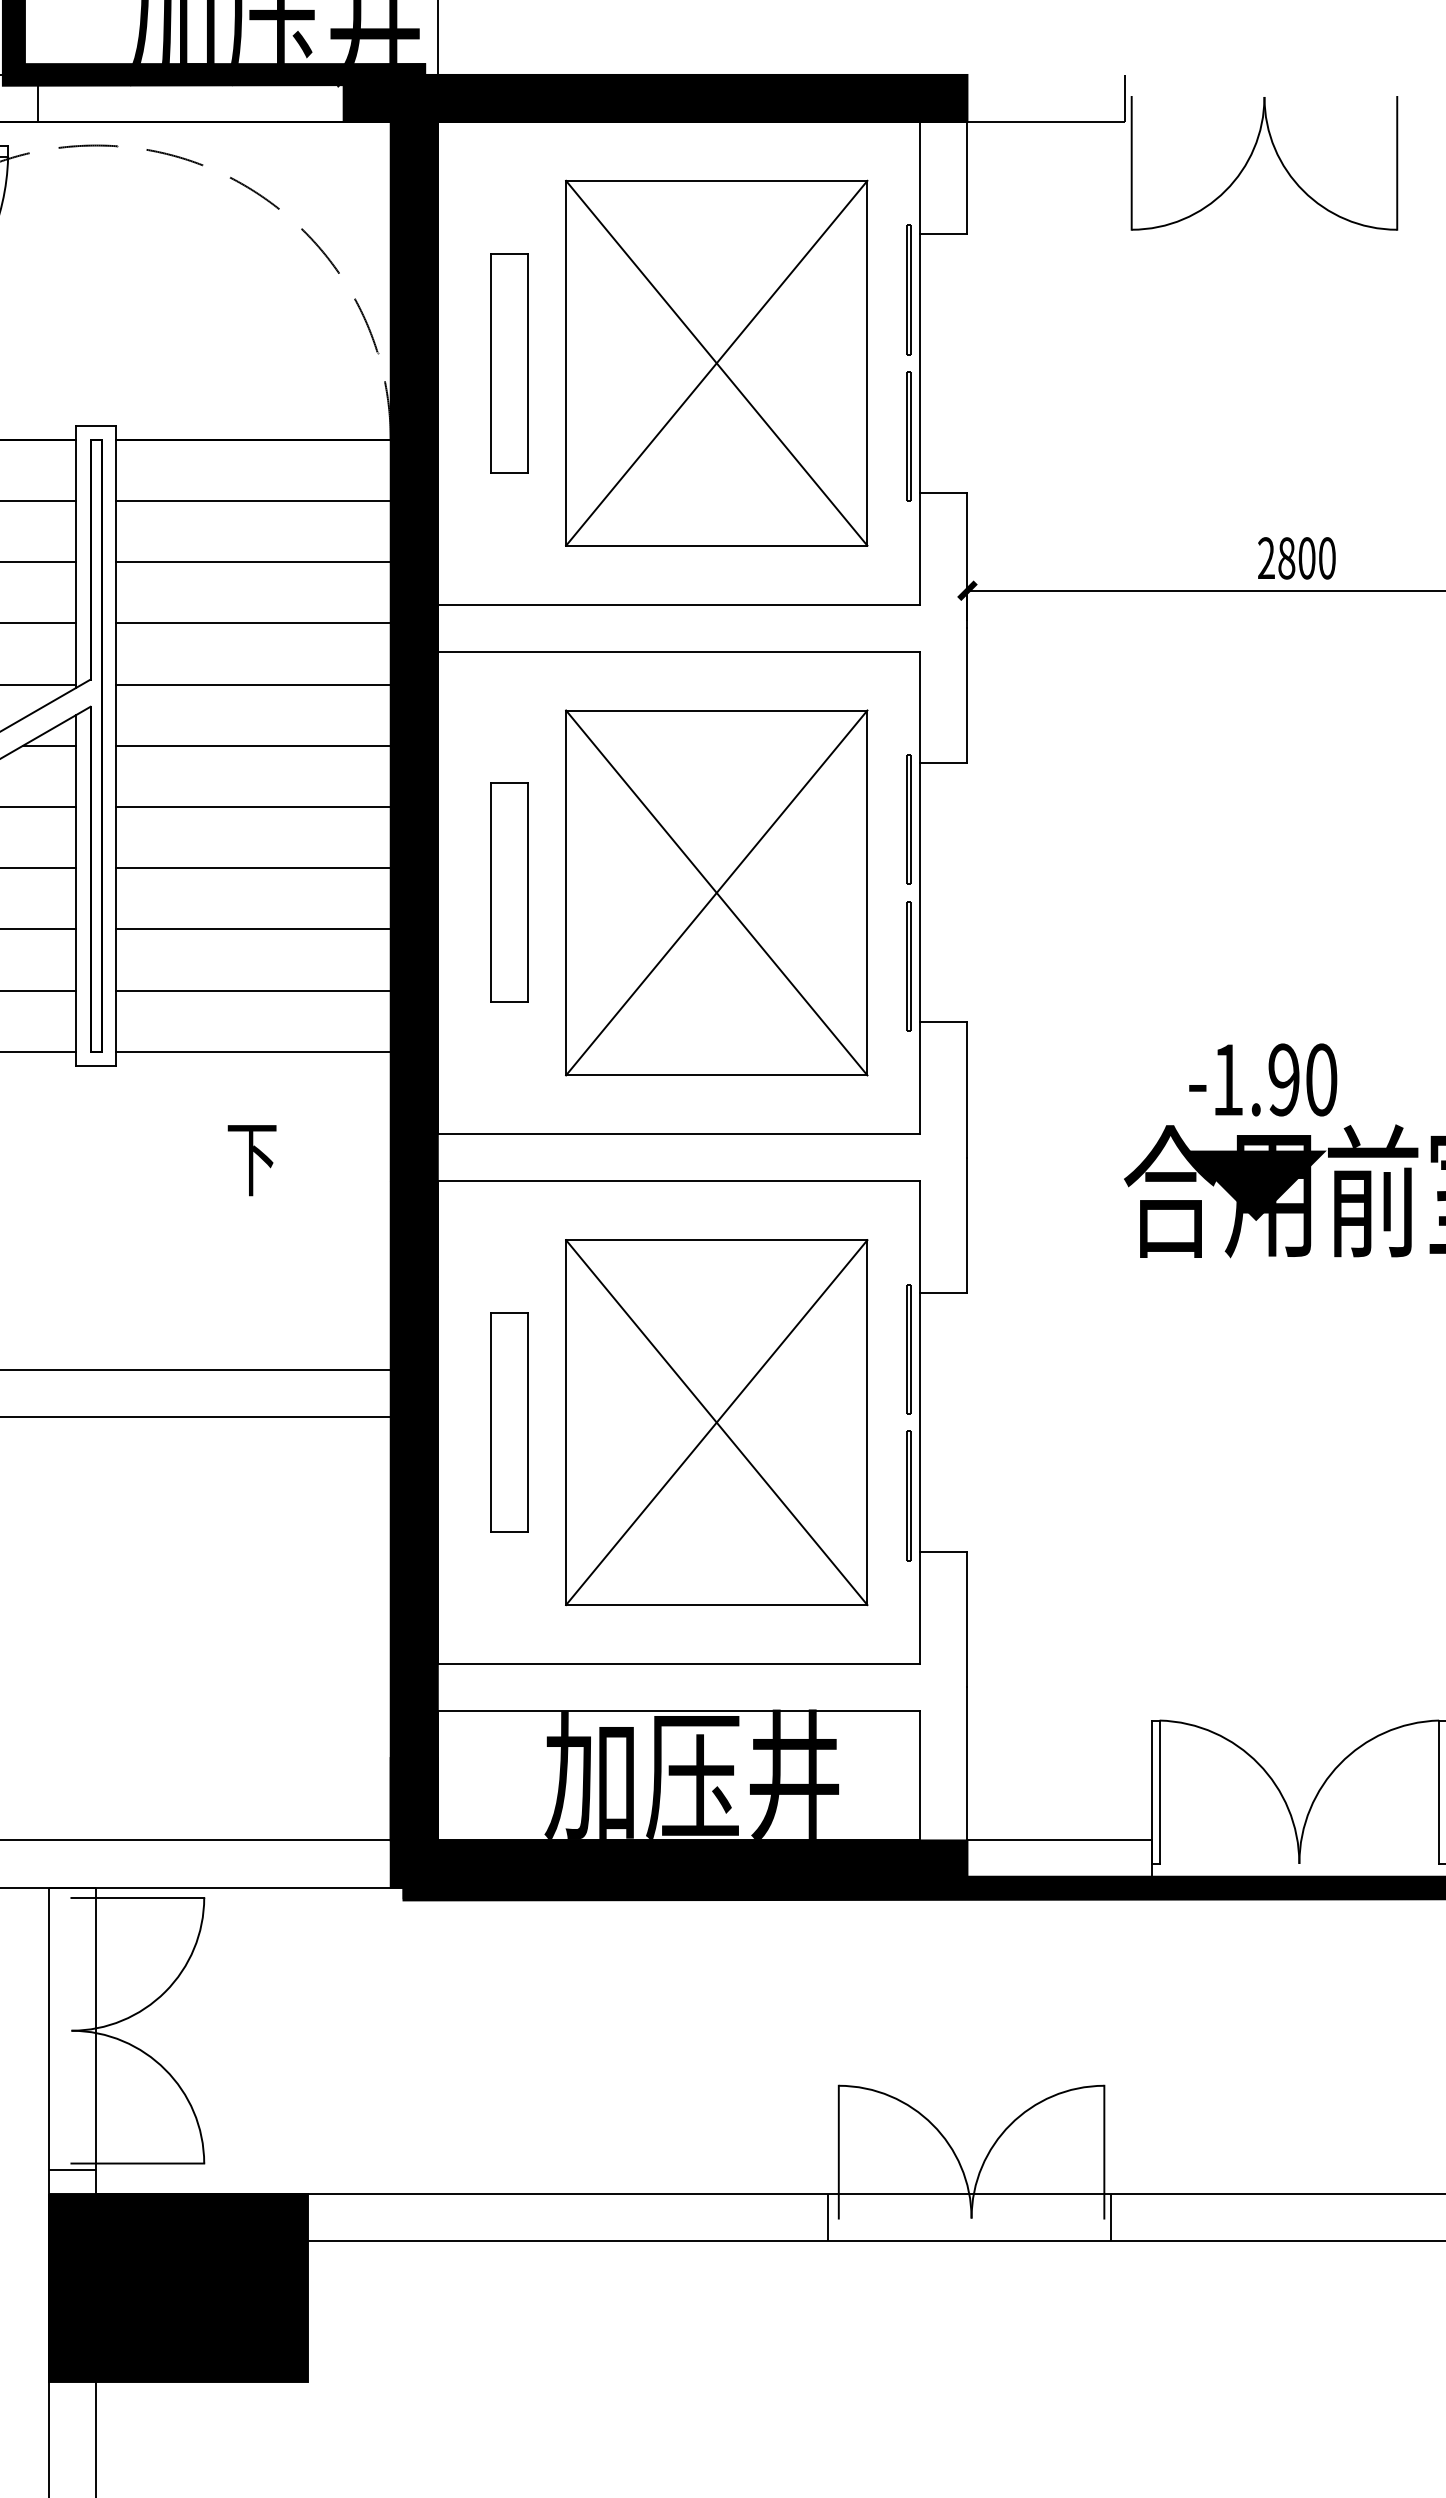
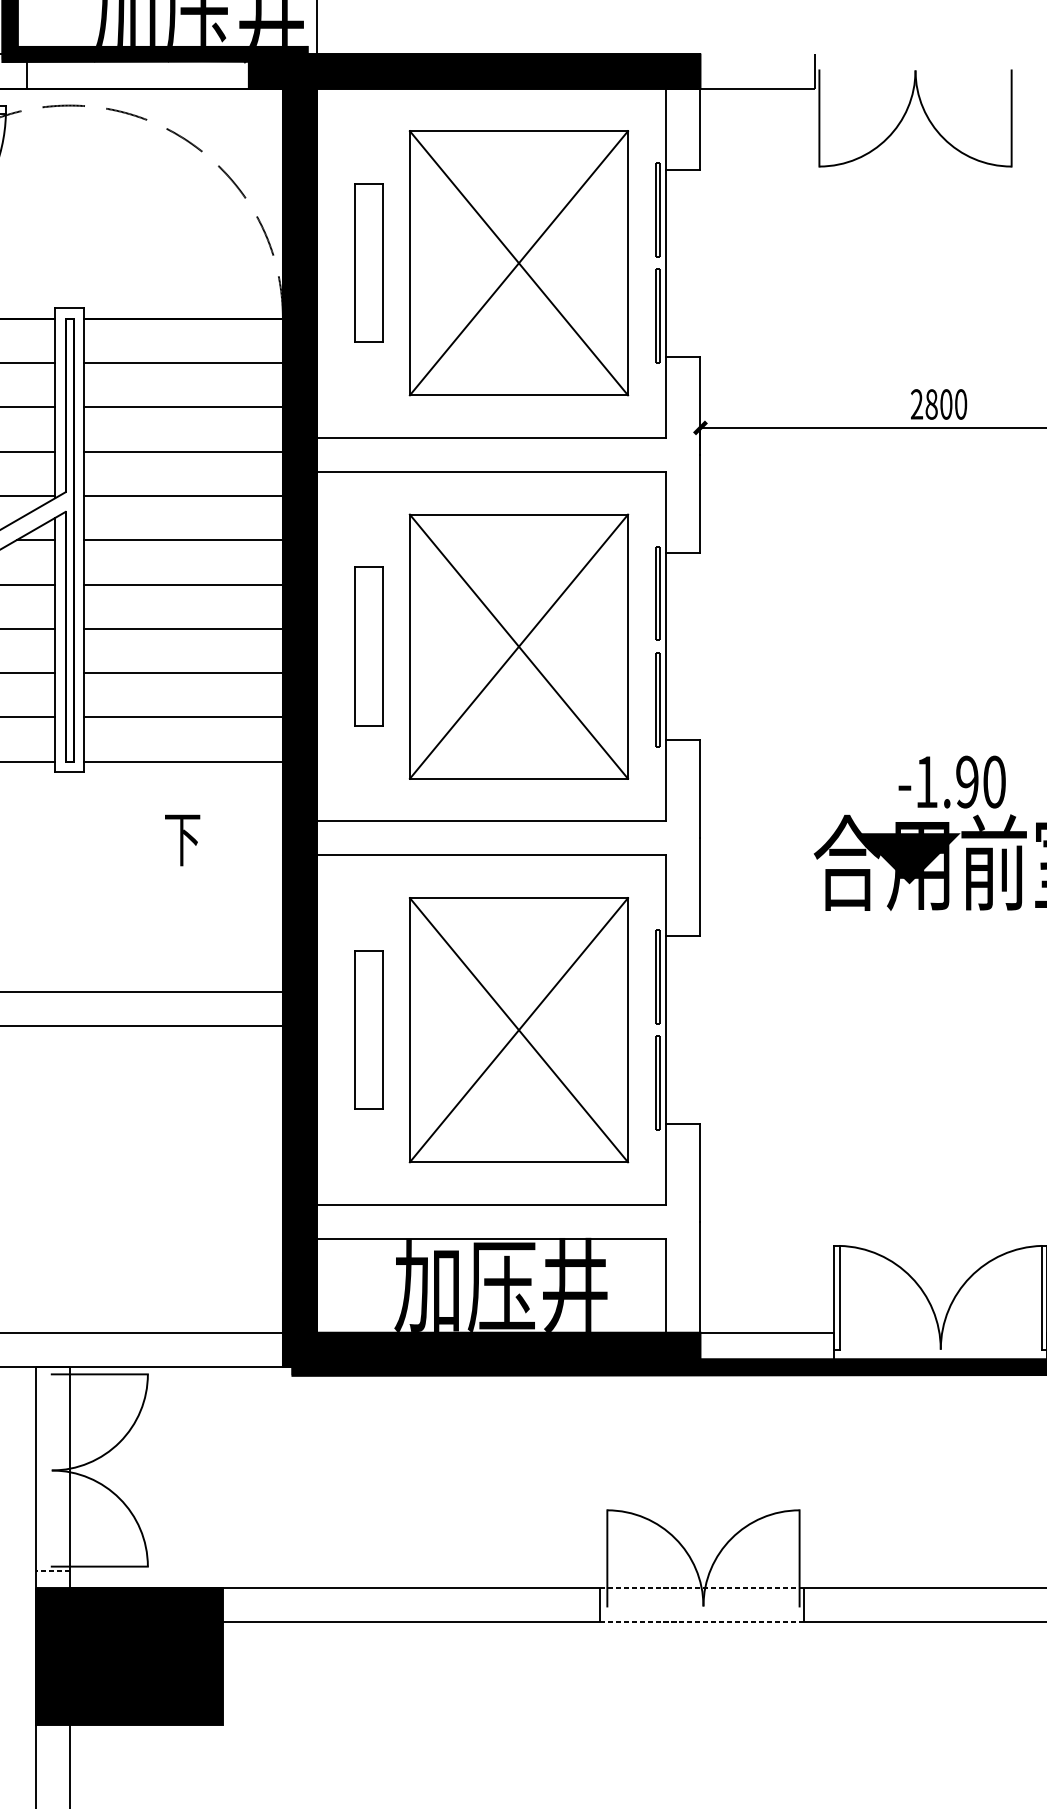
text: (1263, 1079) -> (952, 781), moved
line: (72, 2169) -> (52, 1570), solid -> dashed
line: (970, 2193) -> (702, 1588), solid -> dashed
line: (970, 2240) -> (702, 1622), solid -> dashed

